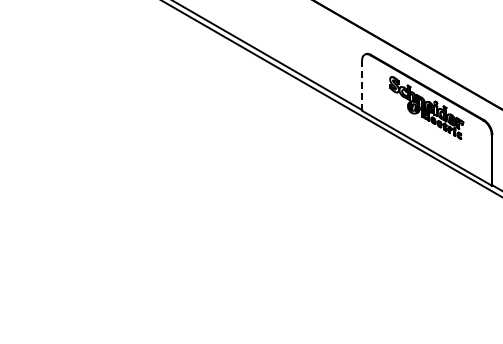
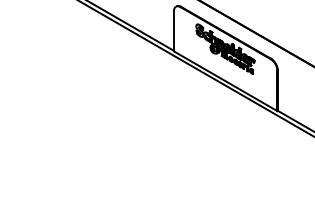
line: (362, 85) -> (174, 31), dashed -> solid

